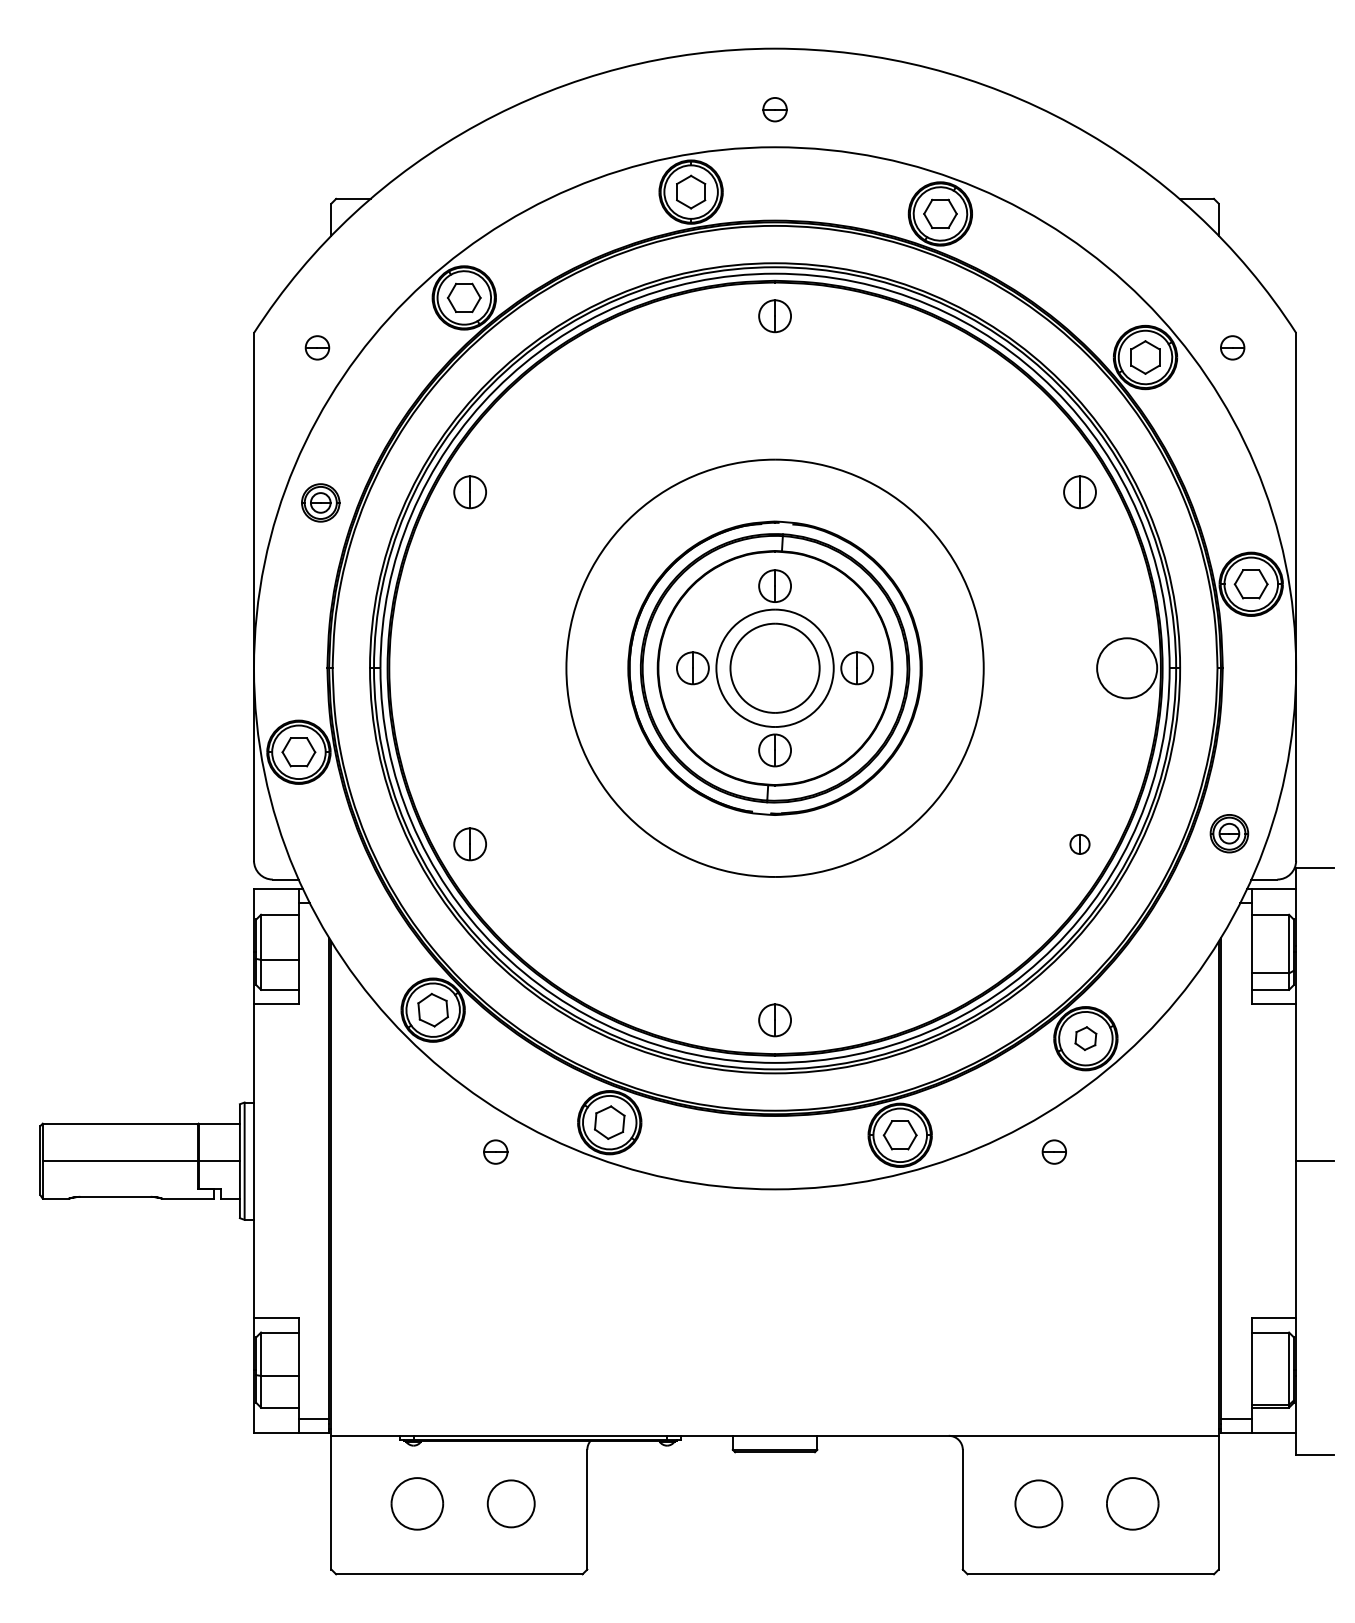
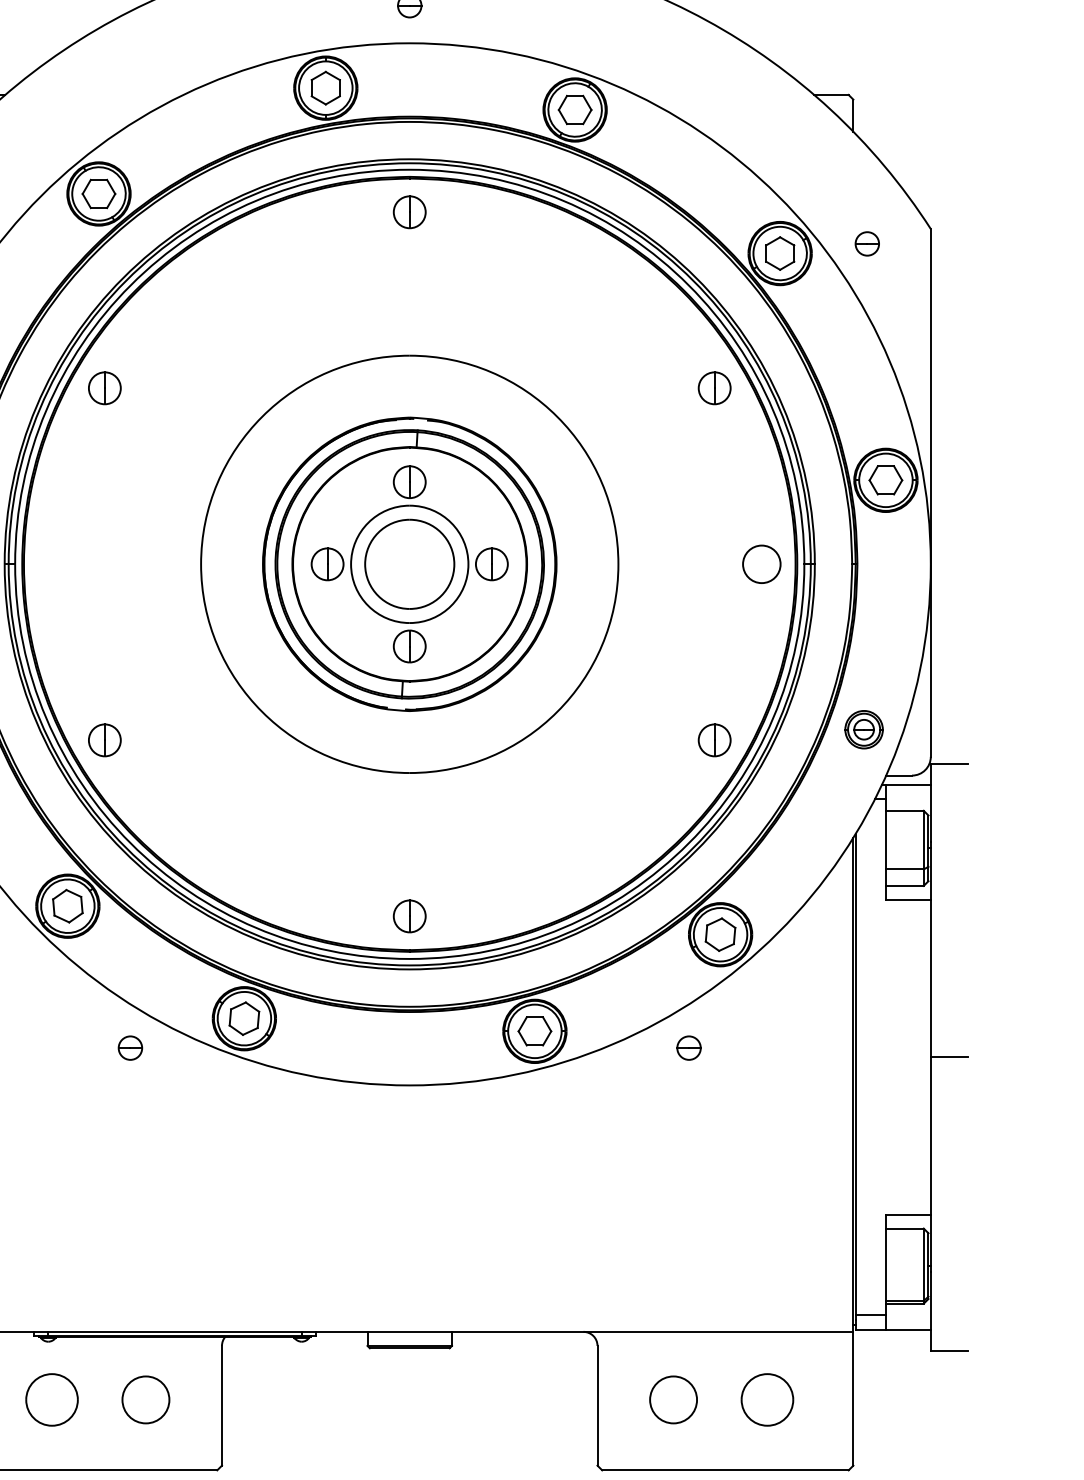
circle: (1126, 668) -> (761, 564), size x0.62
part: (1079, 844) -> (714, 740), size x1.67
part: (1085, 1038) -> (720, 934), size x1.43

